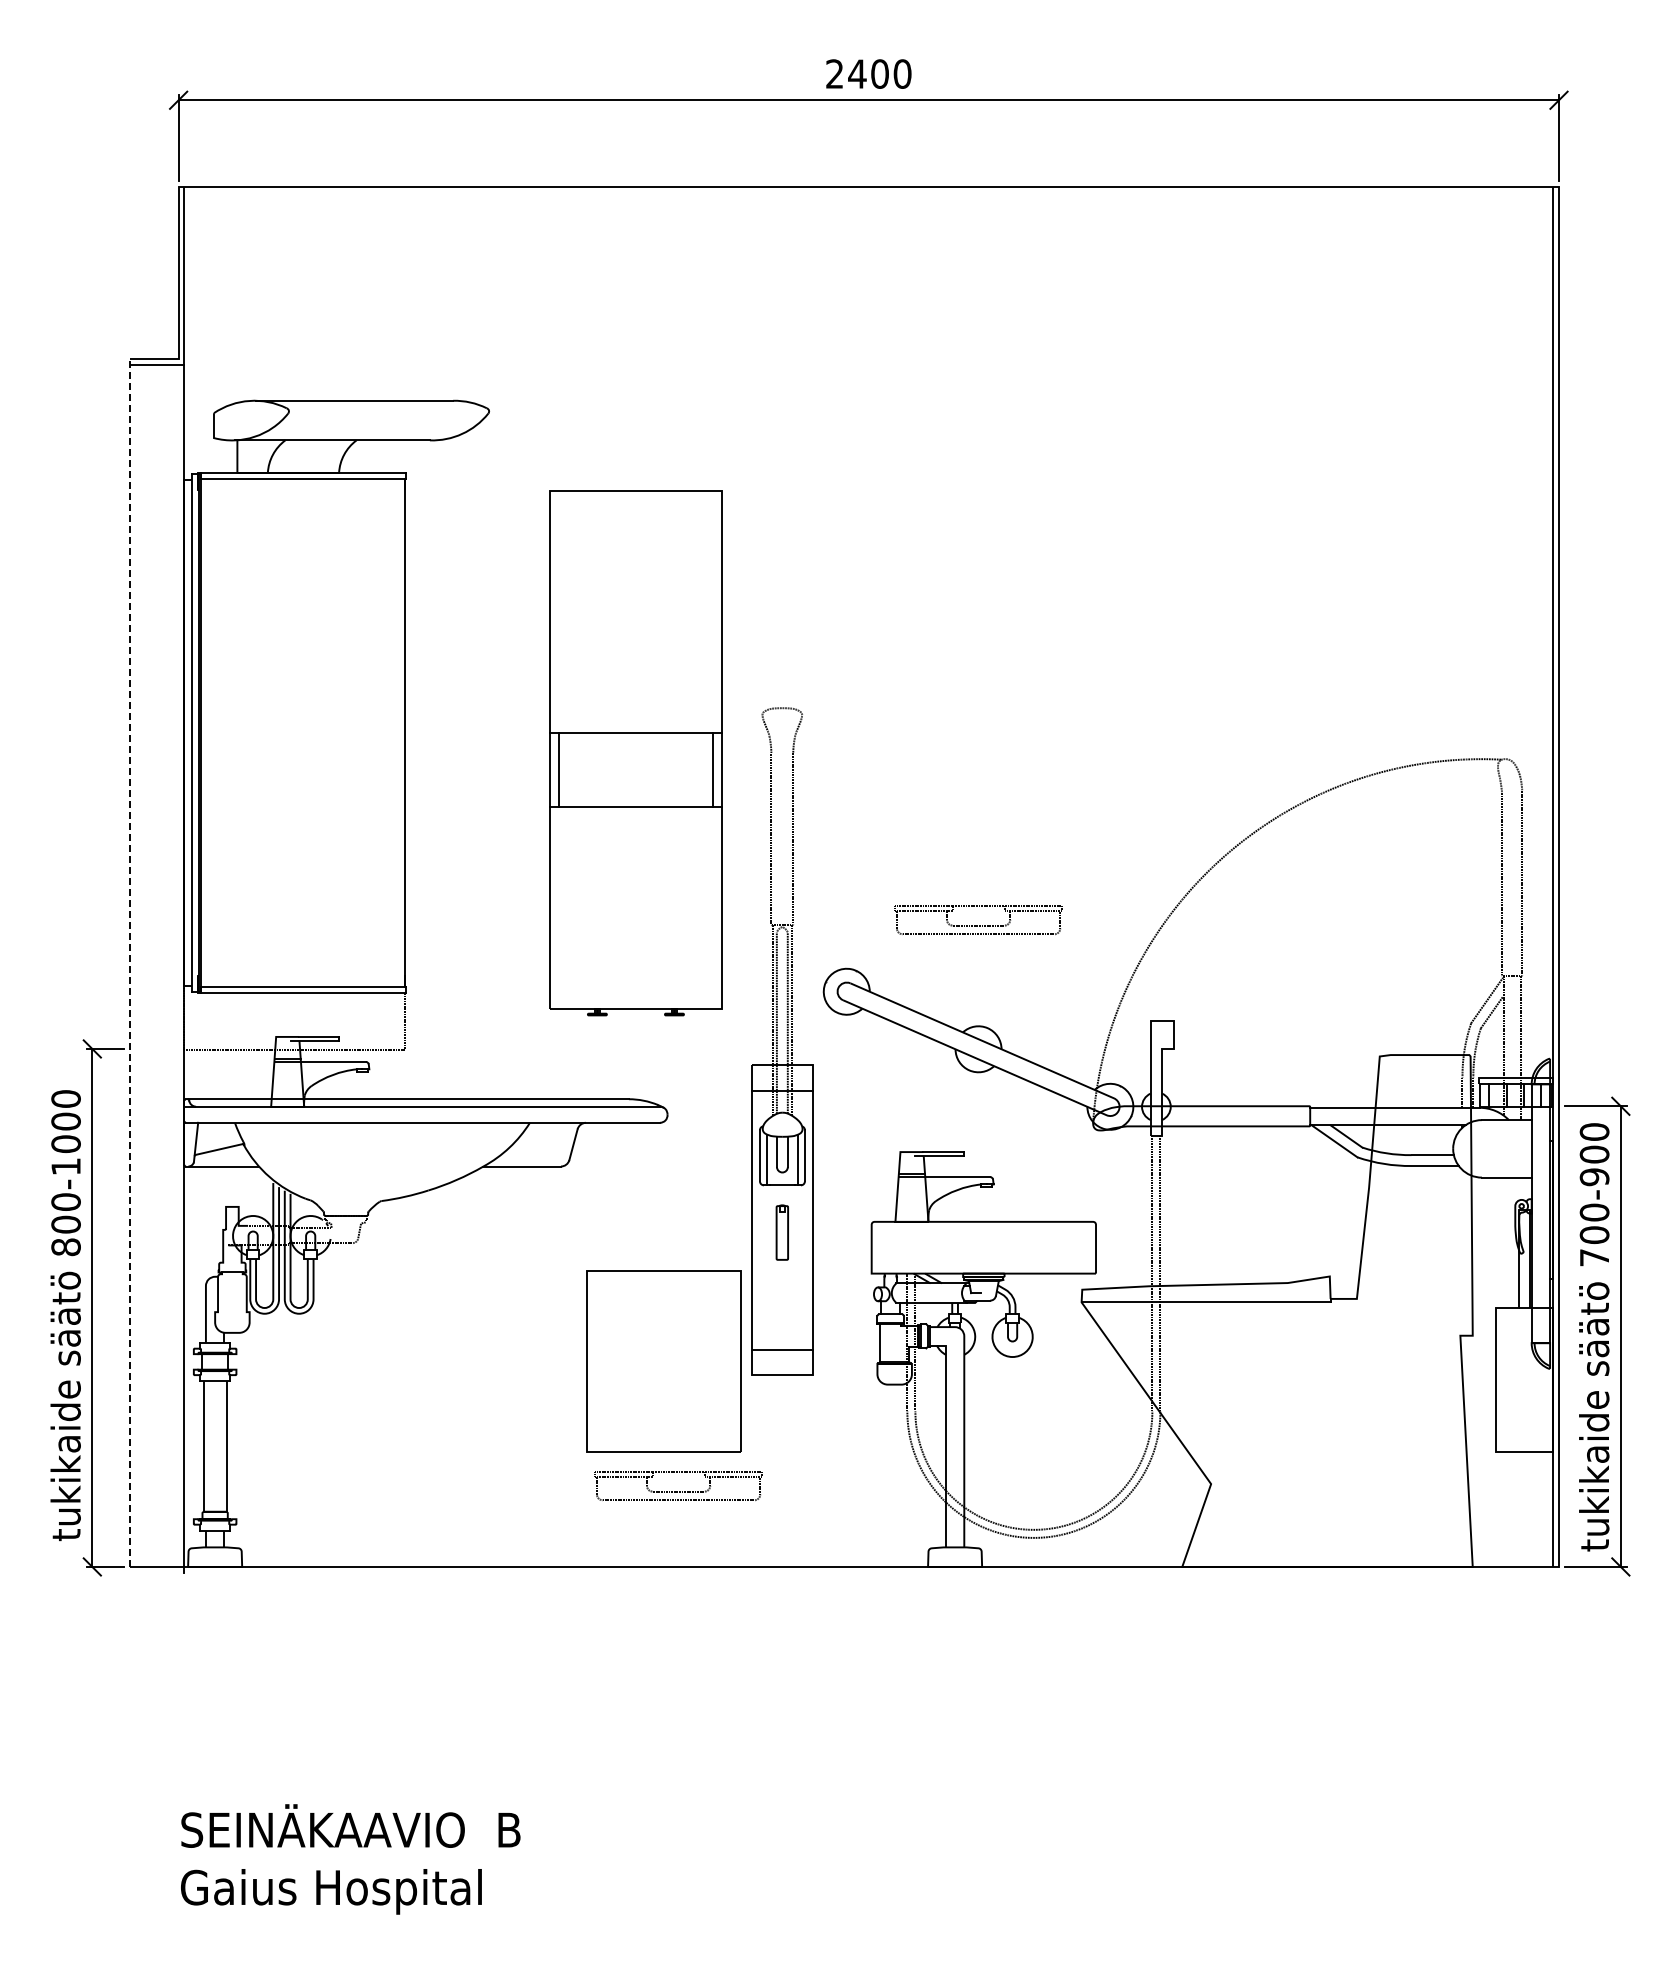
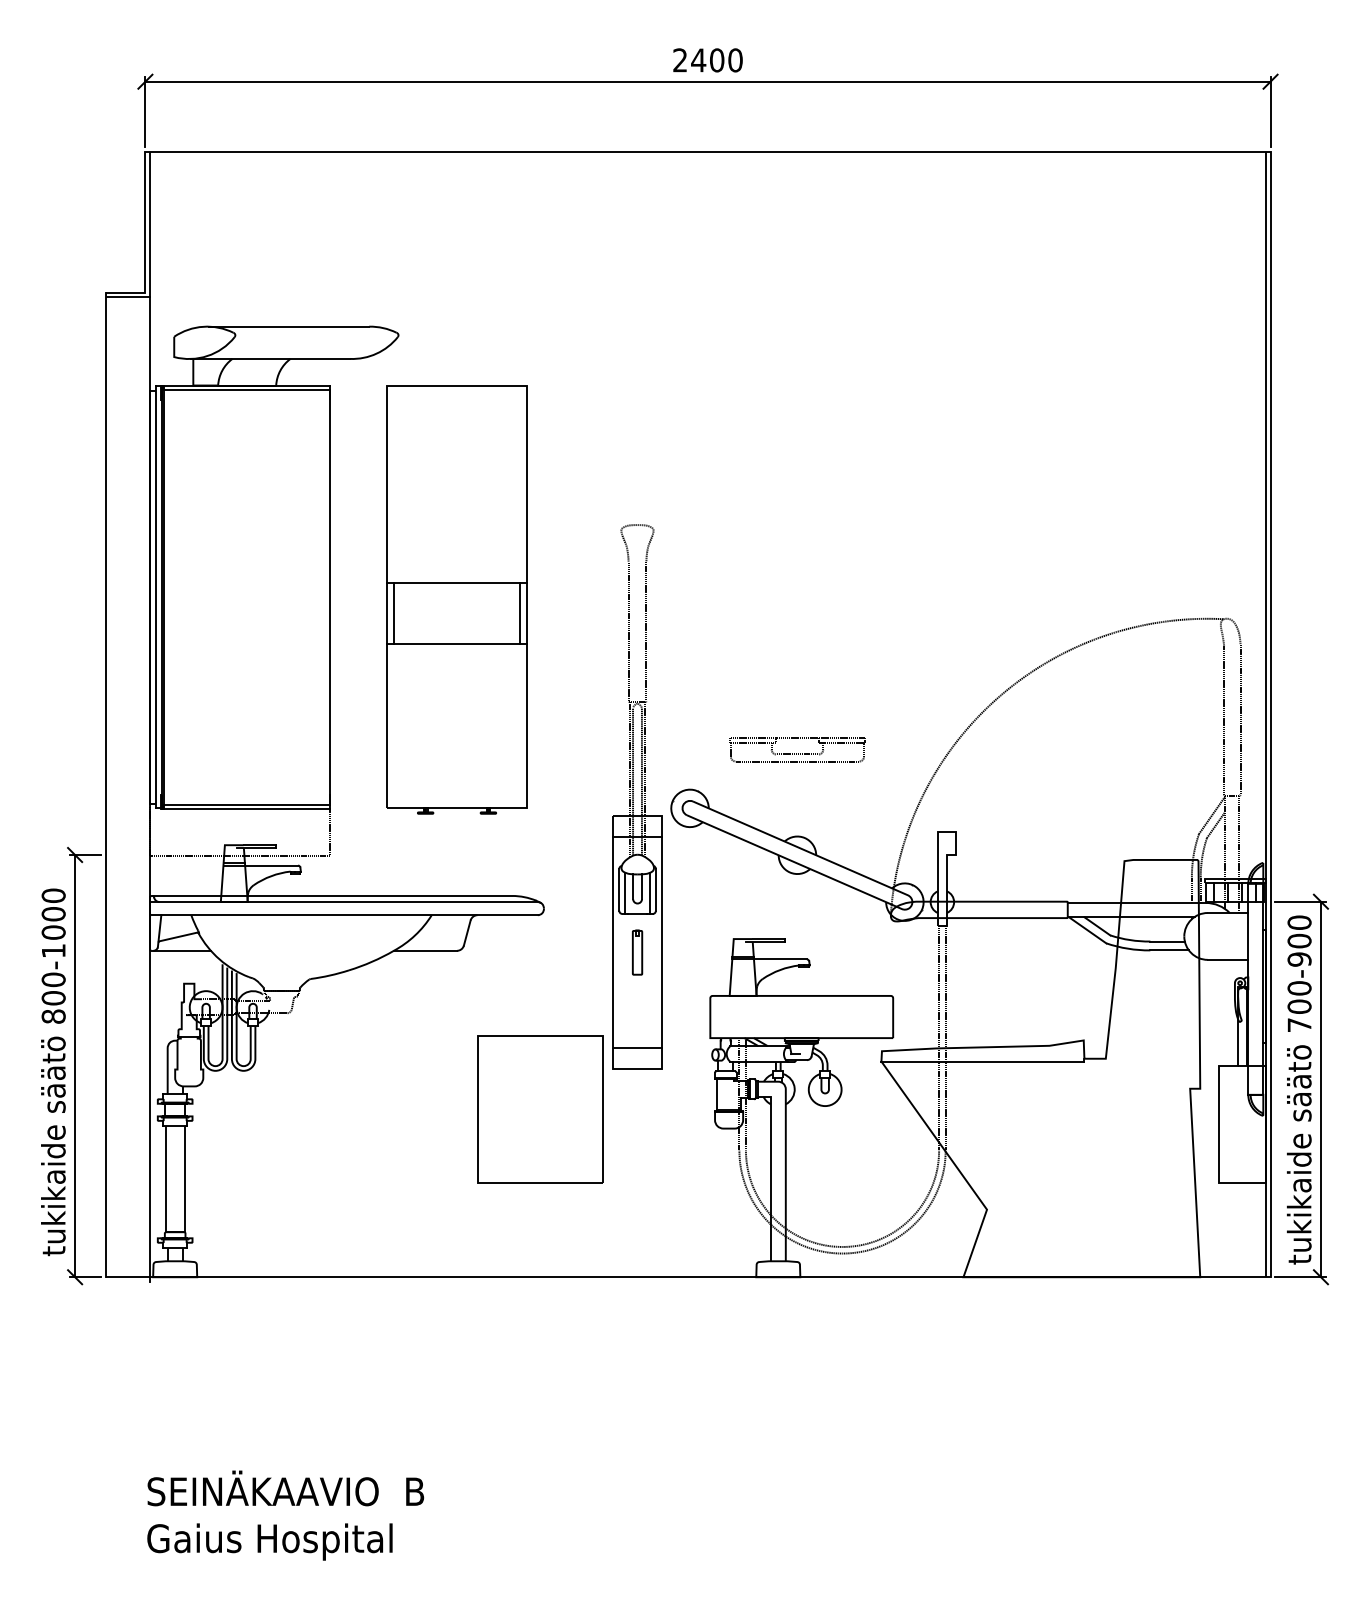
part: (635, 753) -> (456, 600), moved
line: (129, 963) -> (105, 785), dashed -> solid
part: (782, 1041) -> (637, 796), moved
part: (678, 1486) -> (552, 1211), removed

